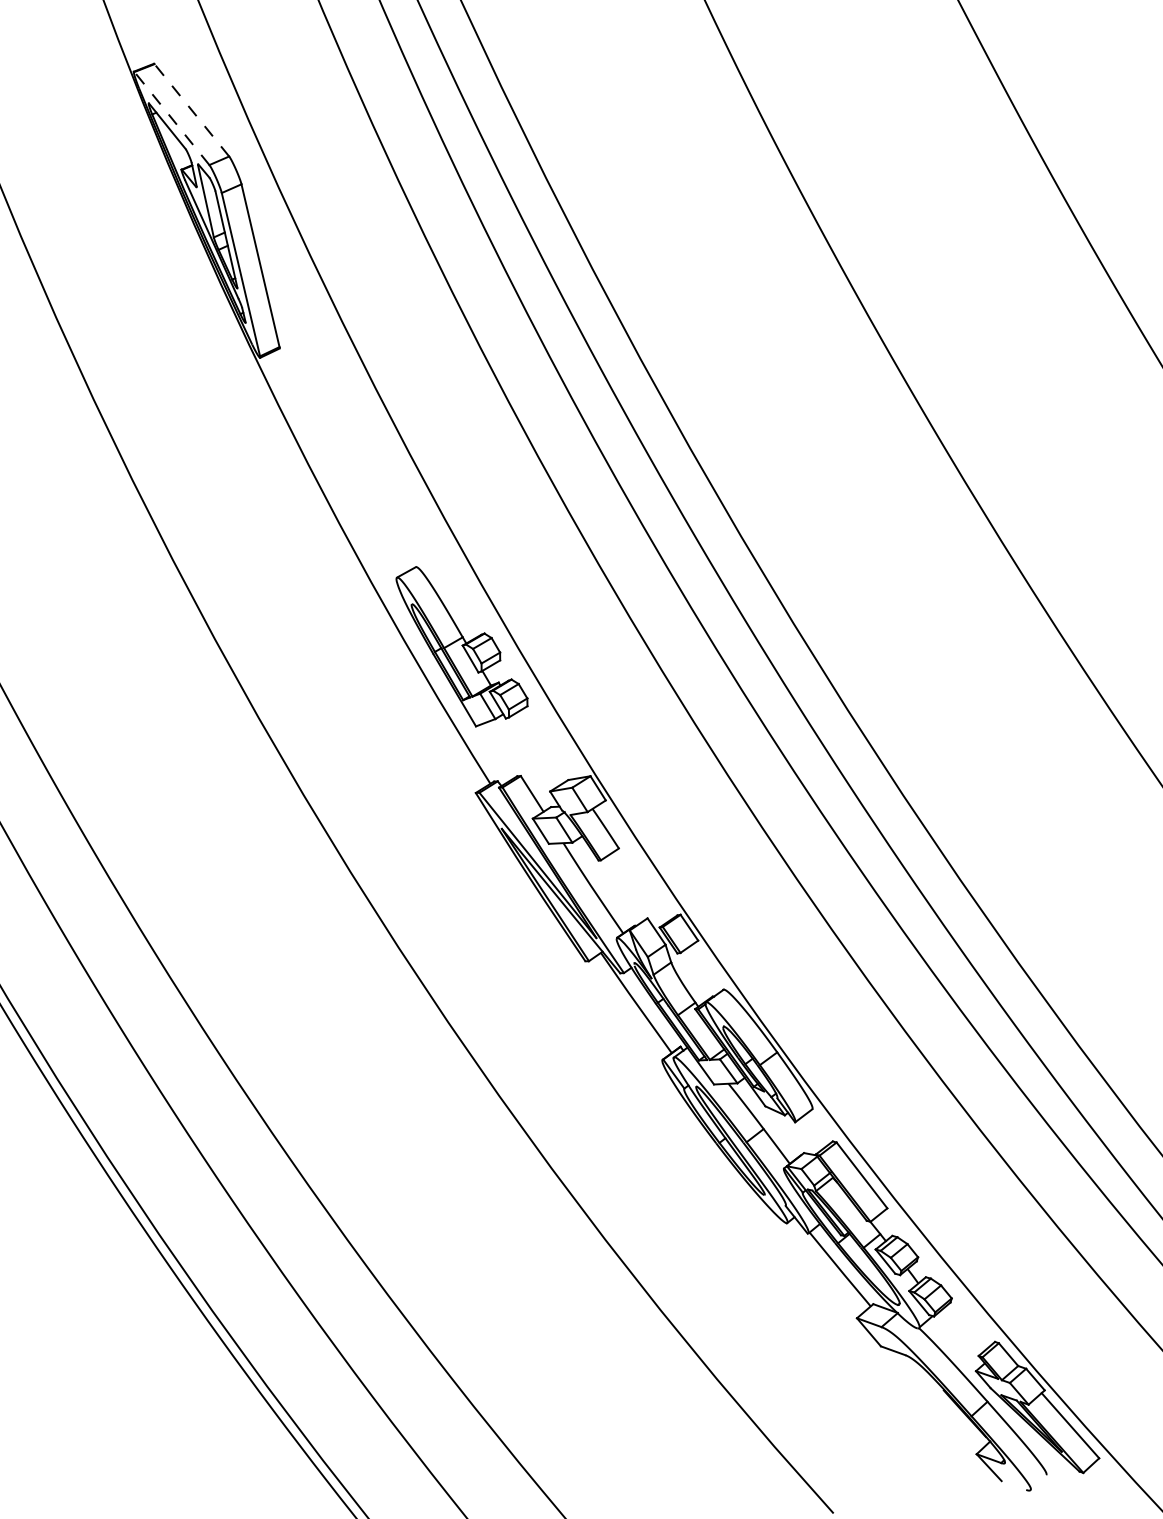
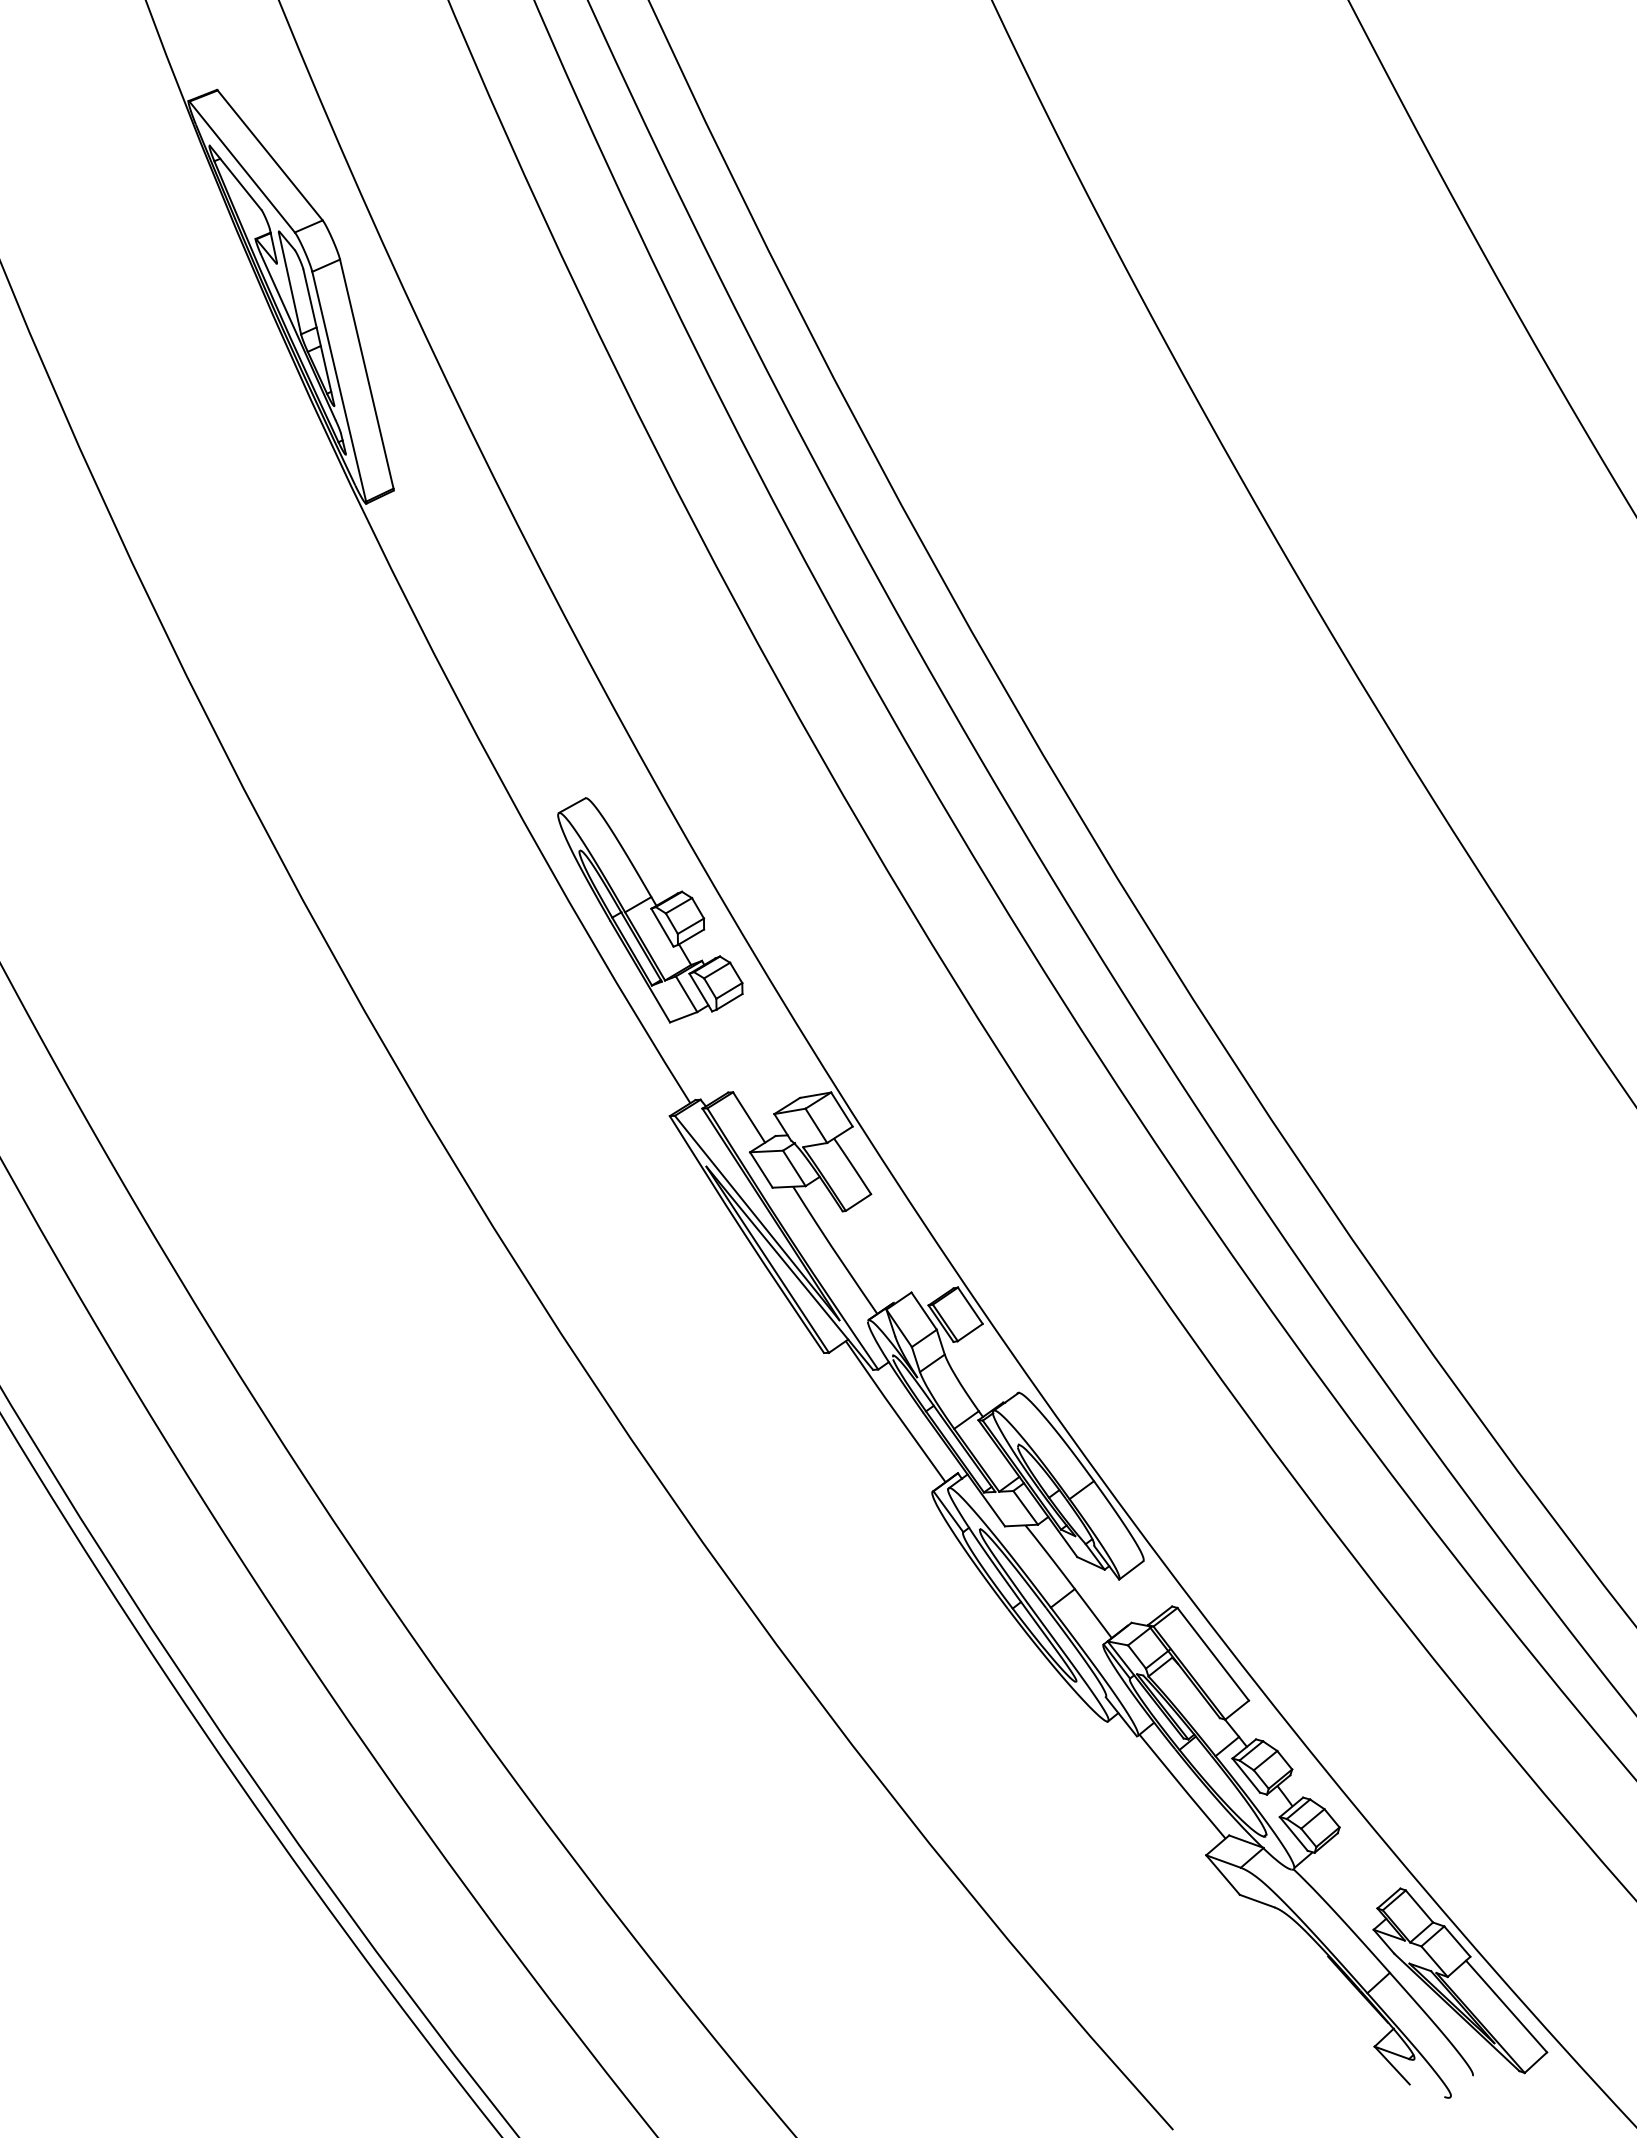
line: (192, 110) -> (270, 155), dashed -> solid
line: (171, 118) -> (241, 166), dashed -> solid

